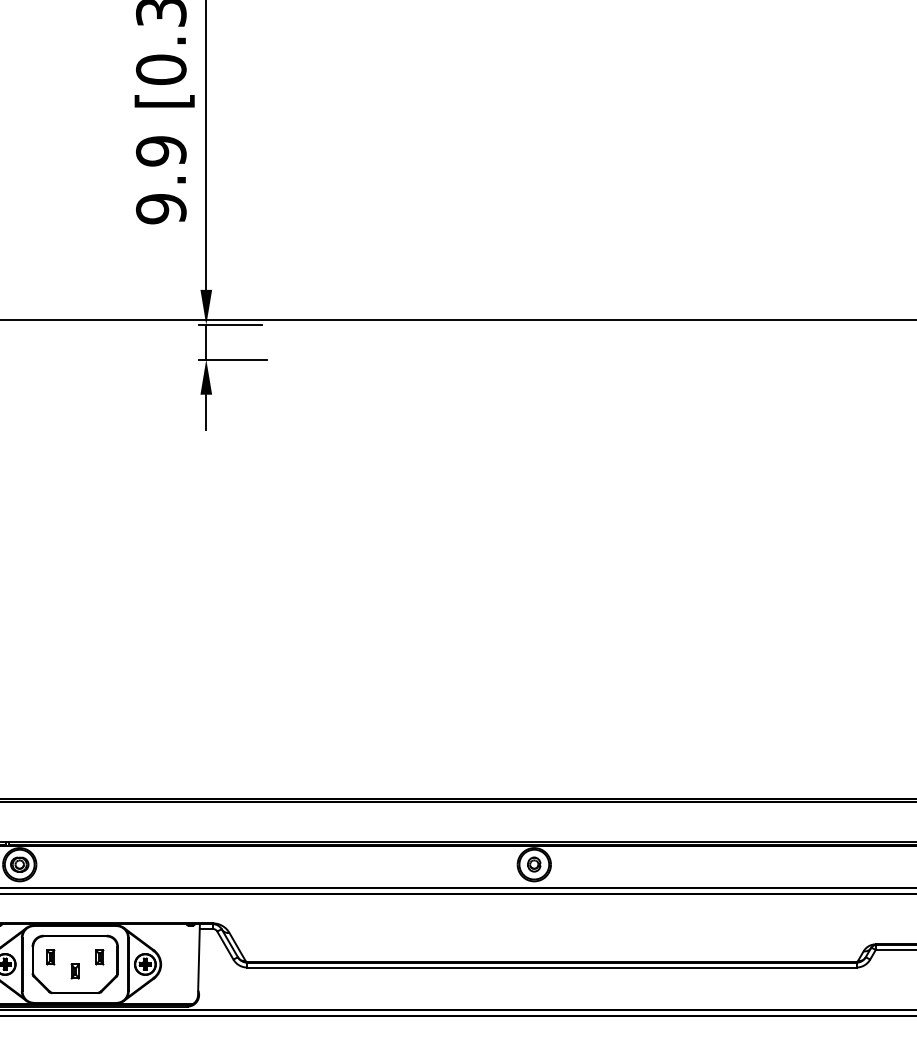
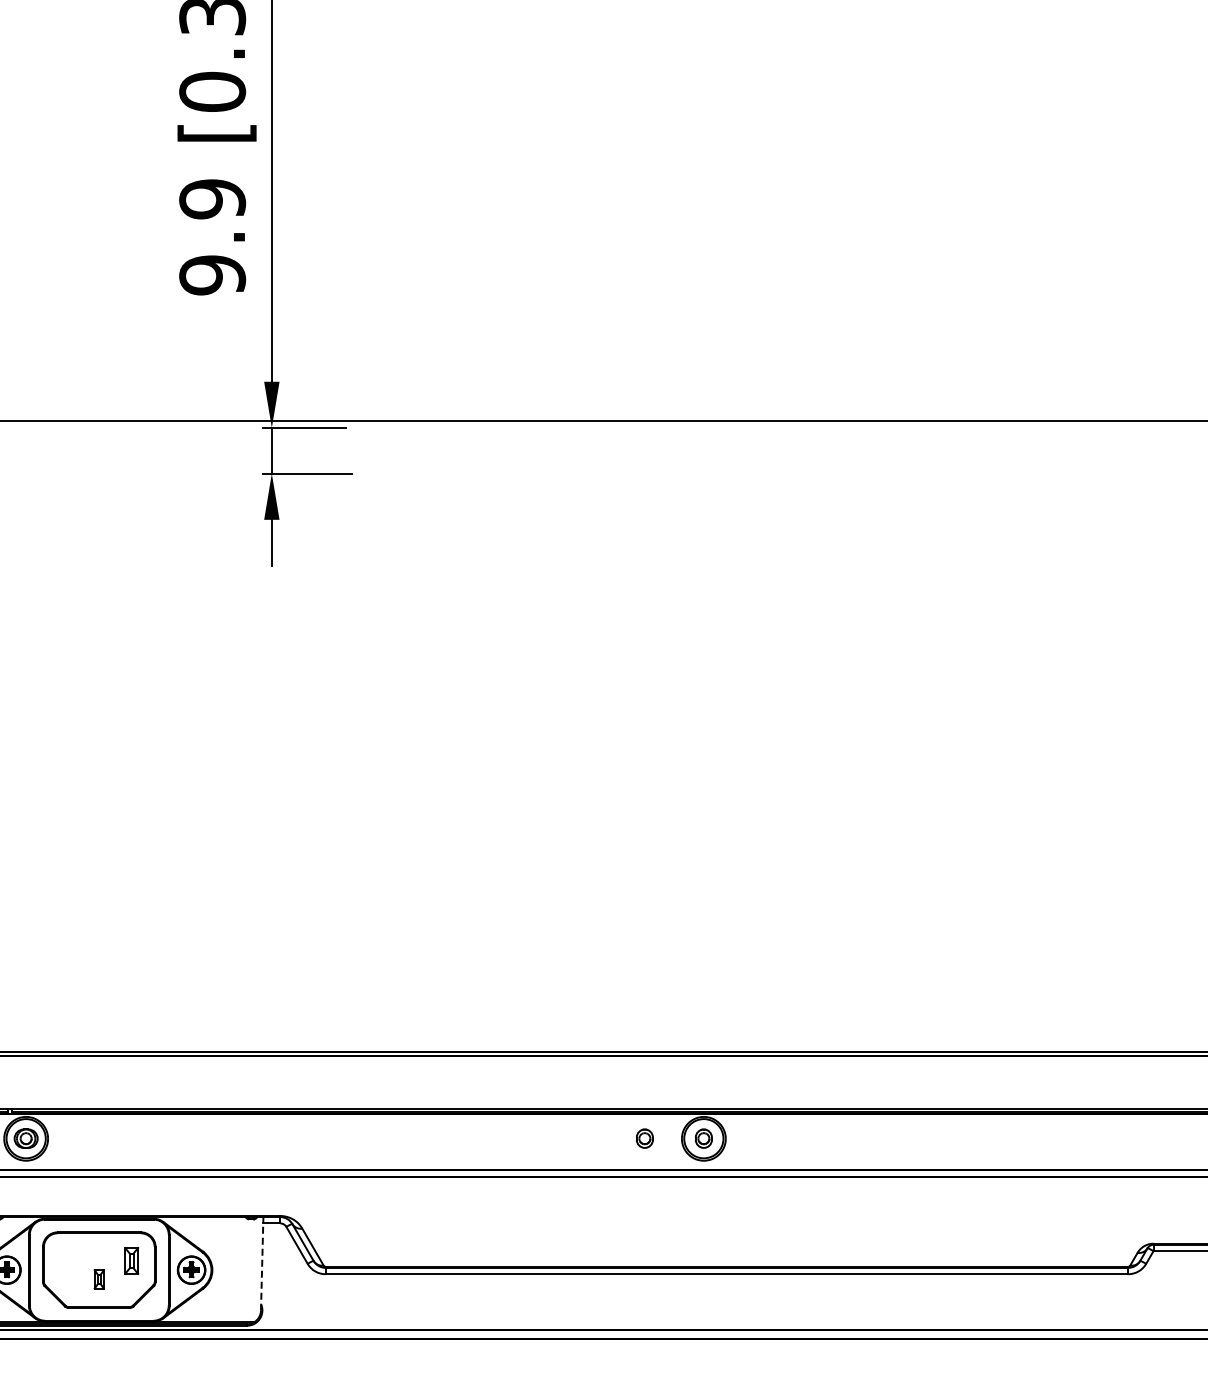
part: (489, 864) -> (644, 1138), added
part: (50, 957) -> (66, 1260), removed
part: (99, 957) -> (131, 1260), size x1.4
line: (199, 959) -> (262, 1263), solid -> dashed

